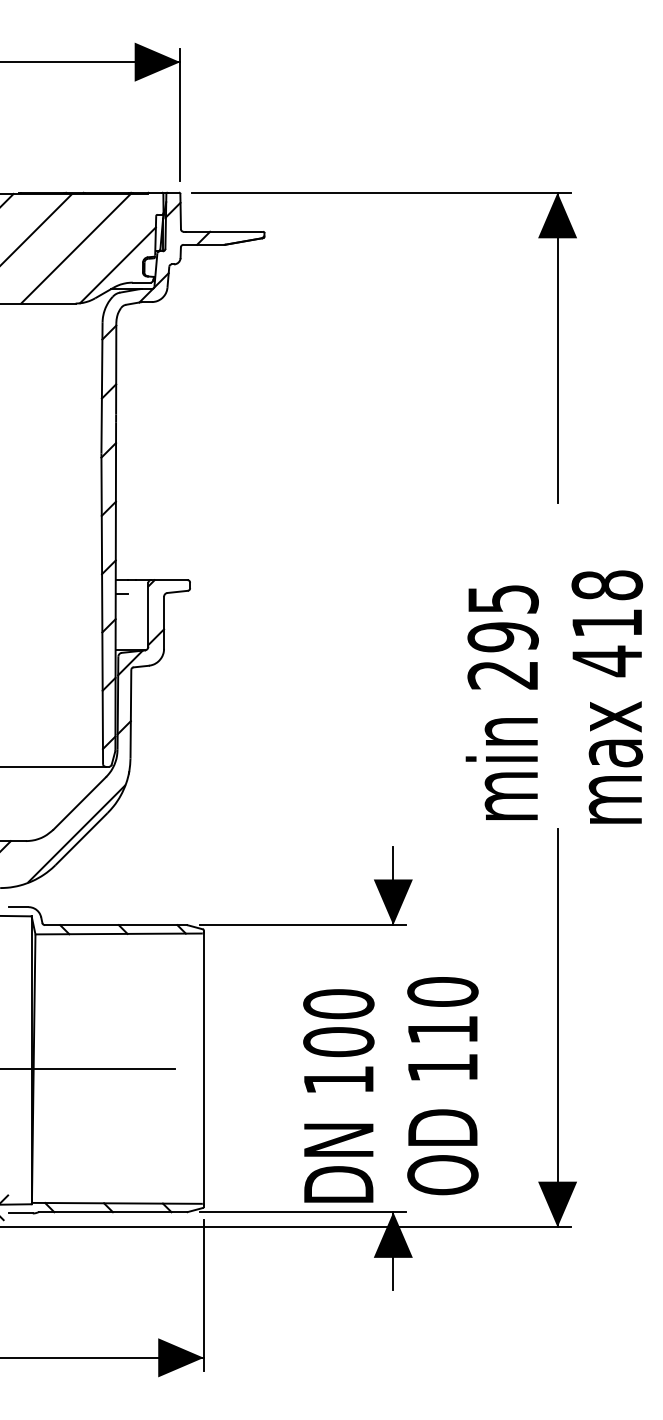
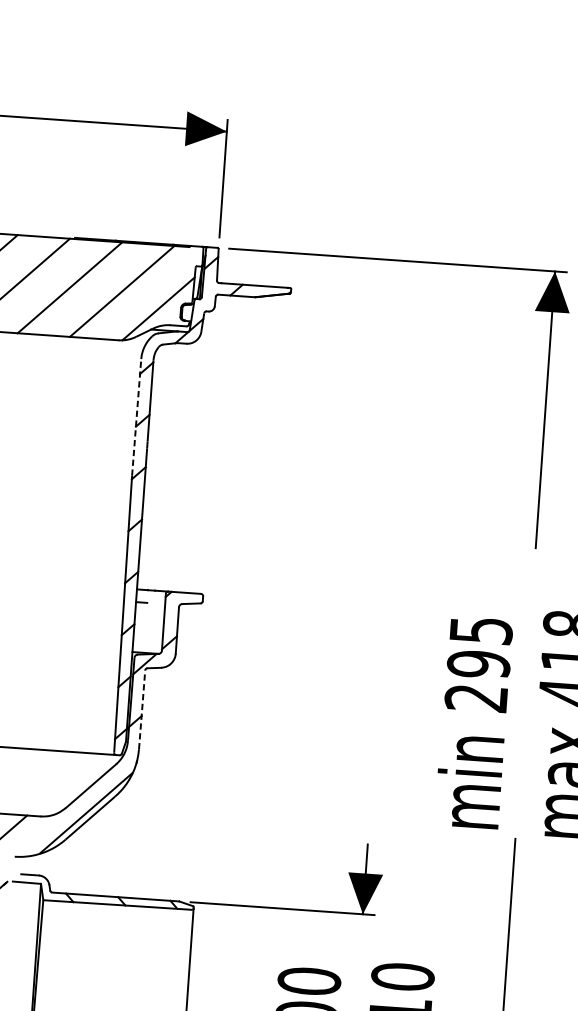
line: (102, 388) -> (137, 417), solid -> dashed
line: (130, 714) -> (141, 710), solid -> dashed

